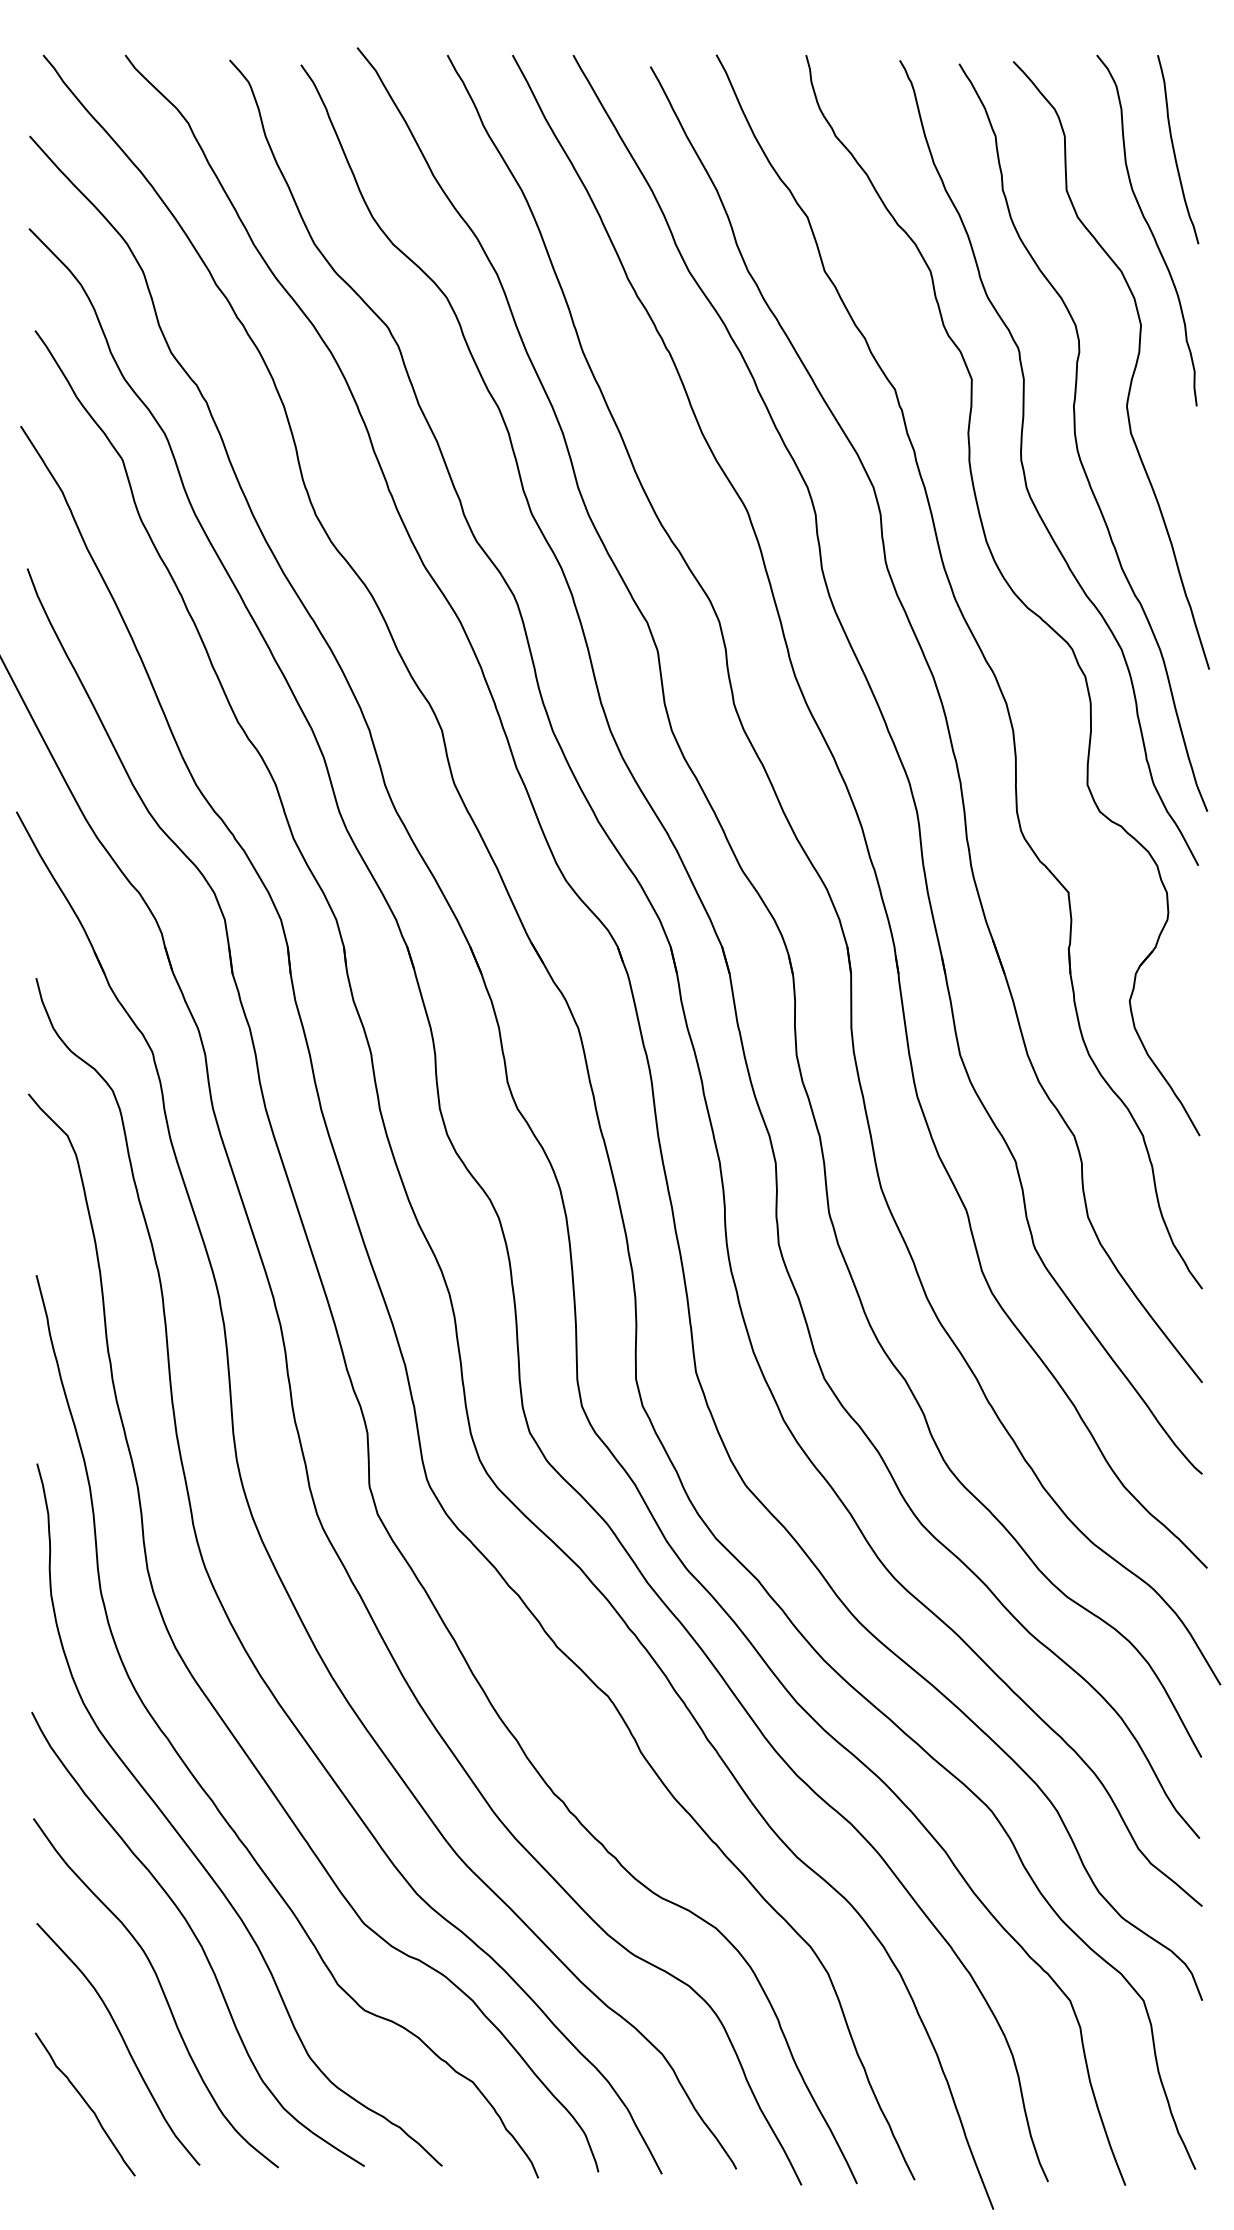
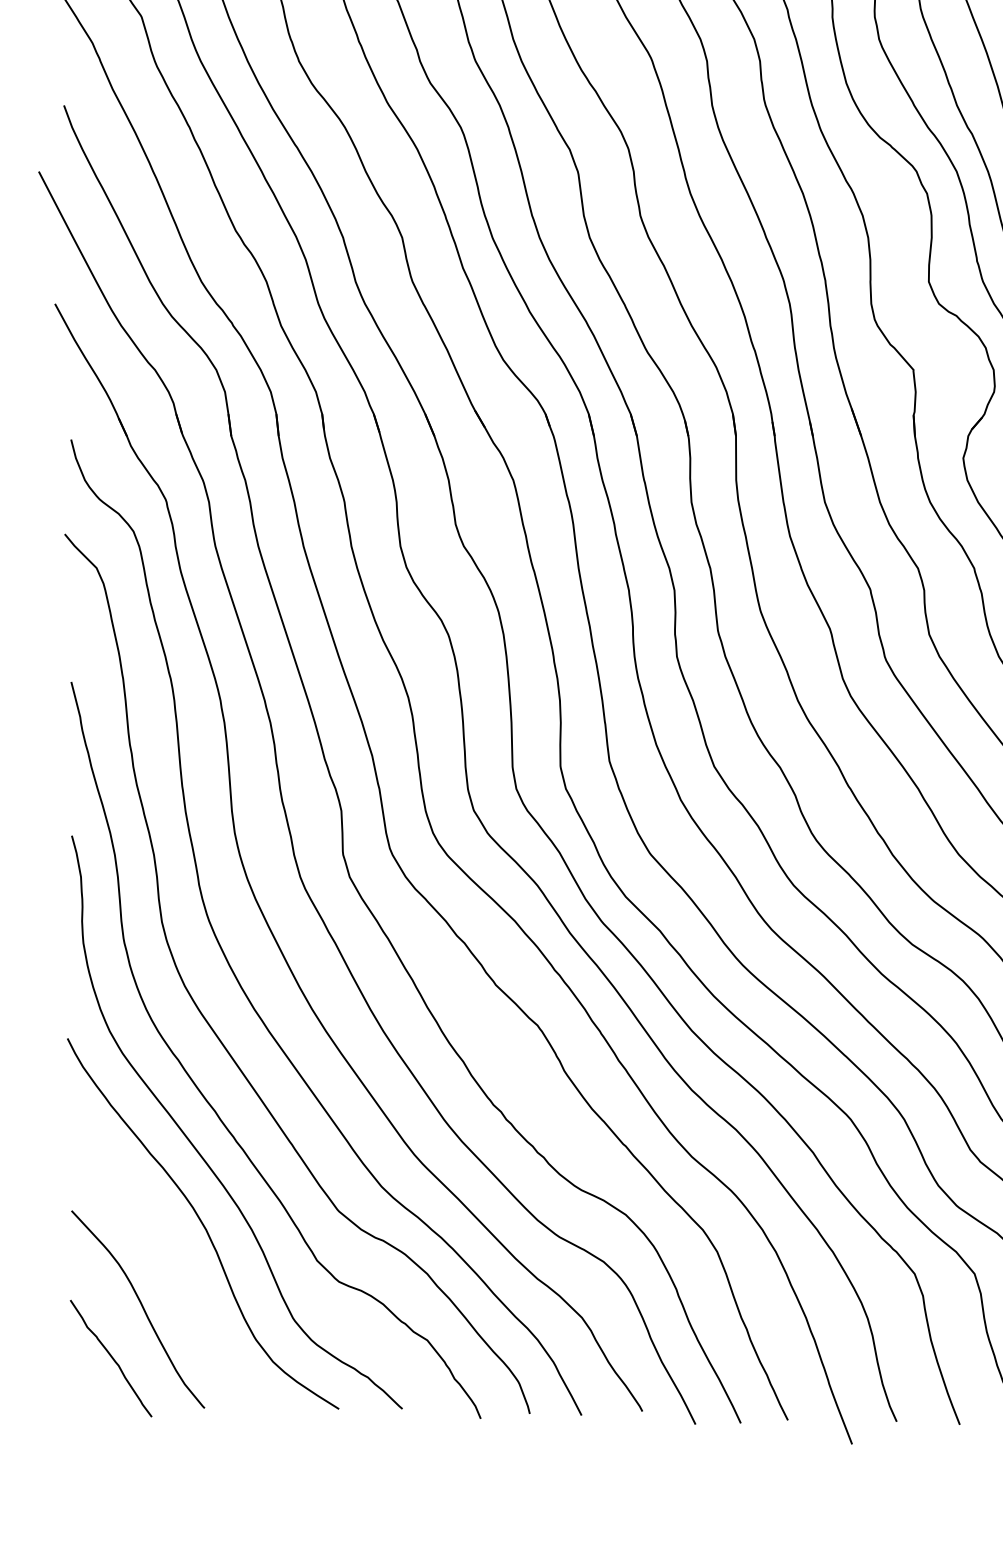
curve: (161, 1990) -> (173, 1265), removed

